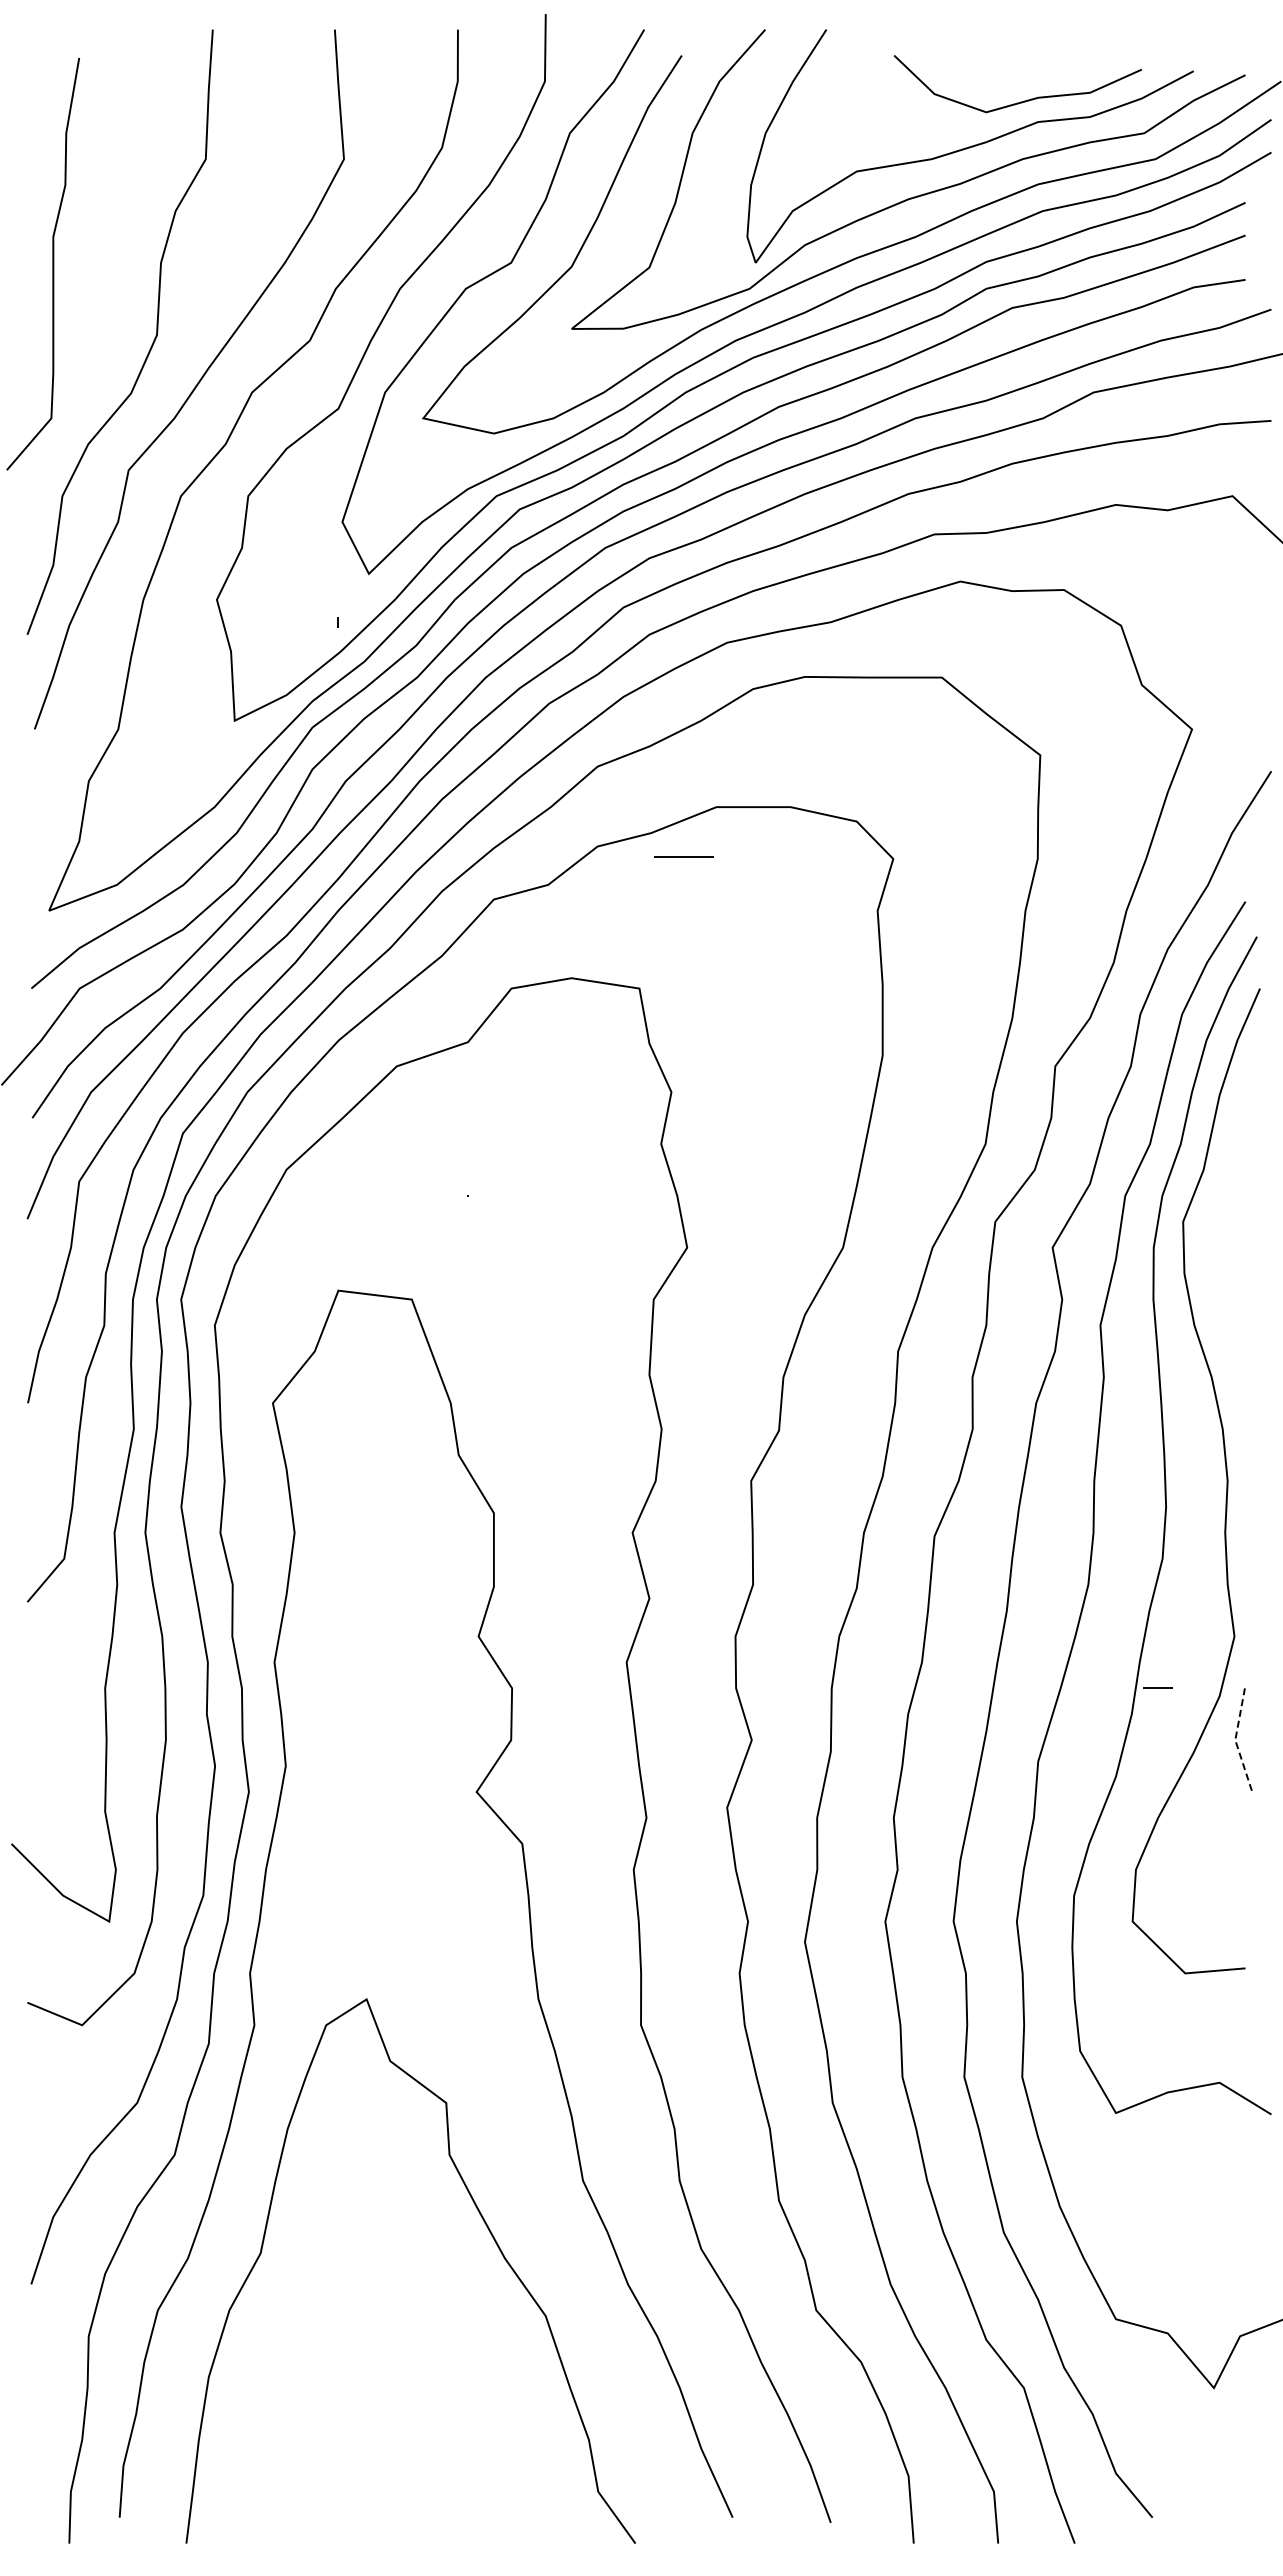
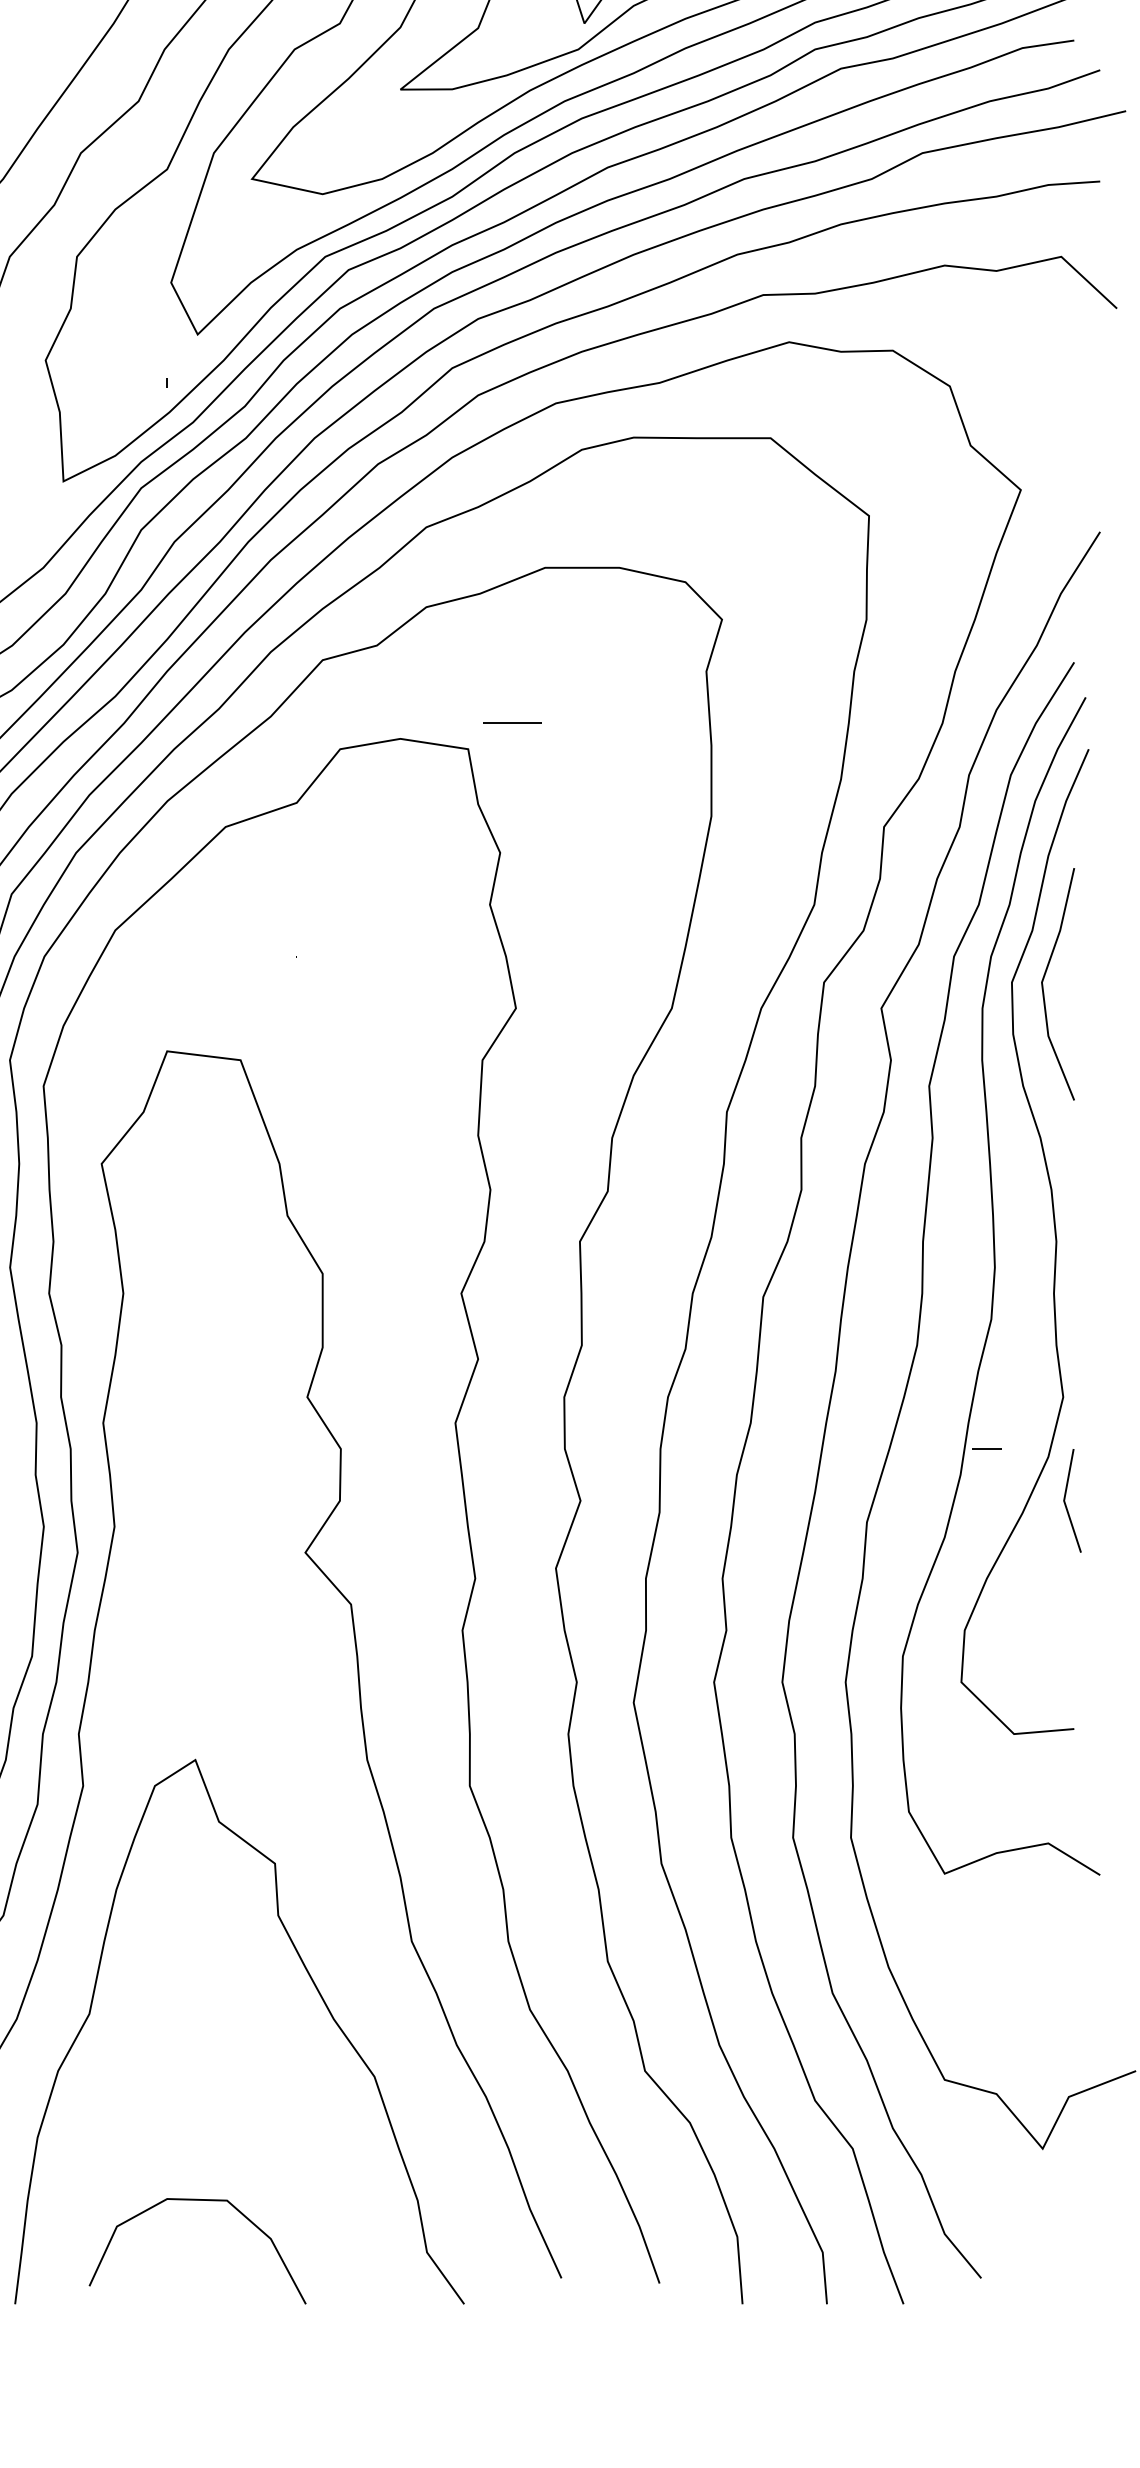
line: (683, 856) -> (512, 723), moved
line: (1215, 1218) -> (1044, 979), added
line: (1235, 1741) -> (1064, 1502), dashed -> solid
curve: (369, 2440) -> (198, 2201), added

